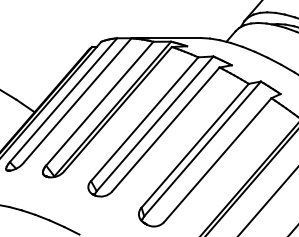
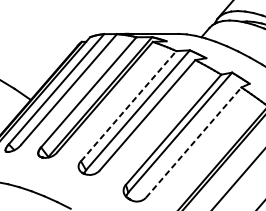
line: (144, 119) -> (128, 106), solid -> dashed
line: (217, 160) -> (193, 142), solid -> dashed

